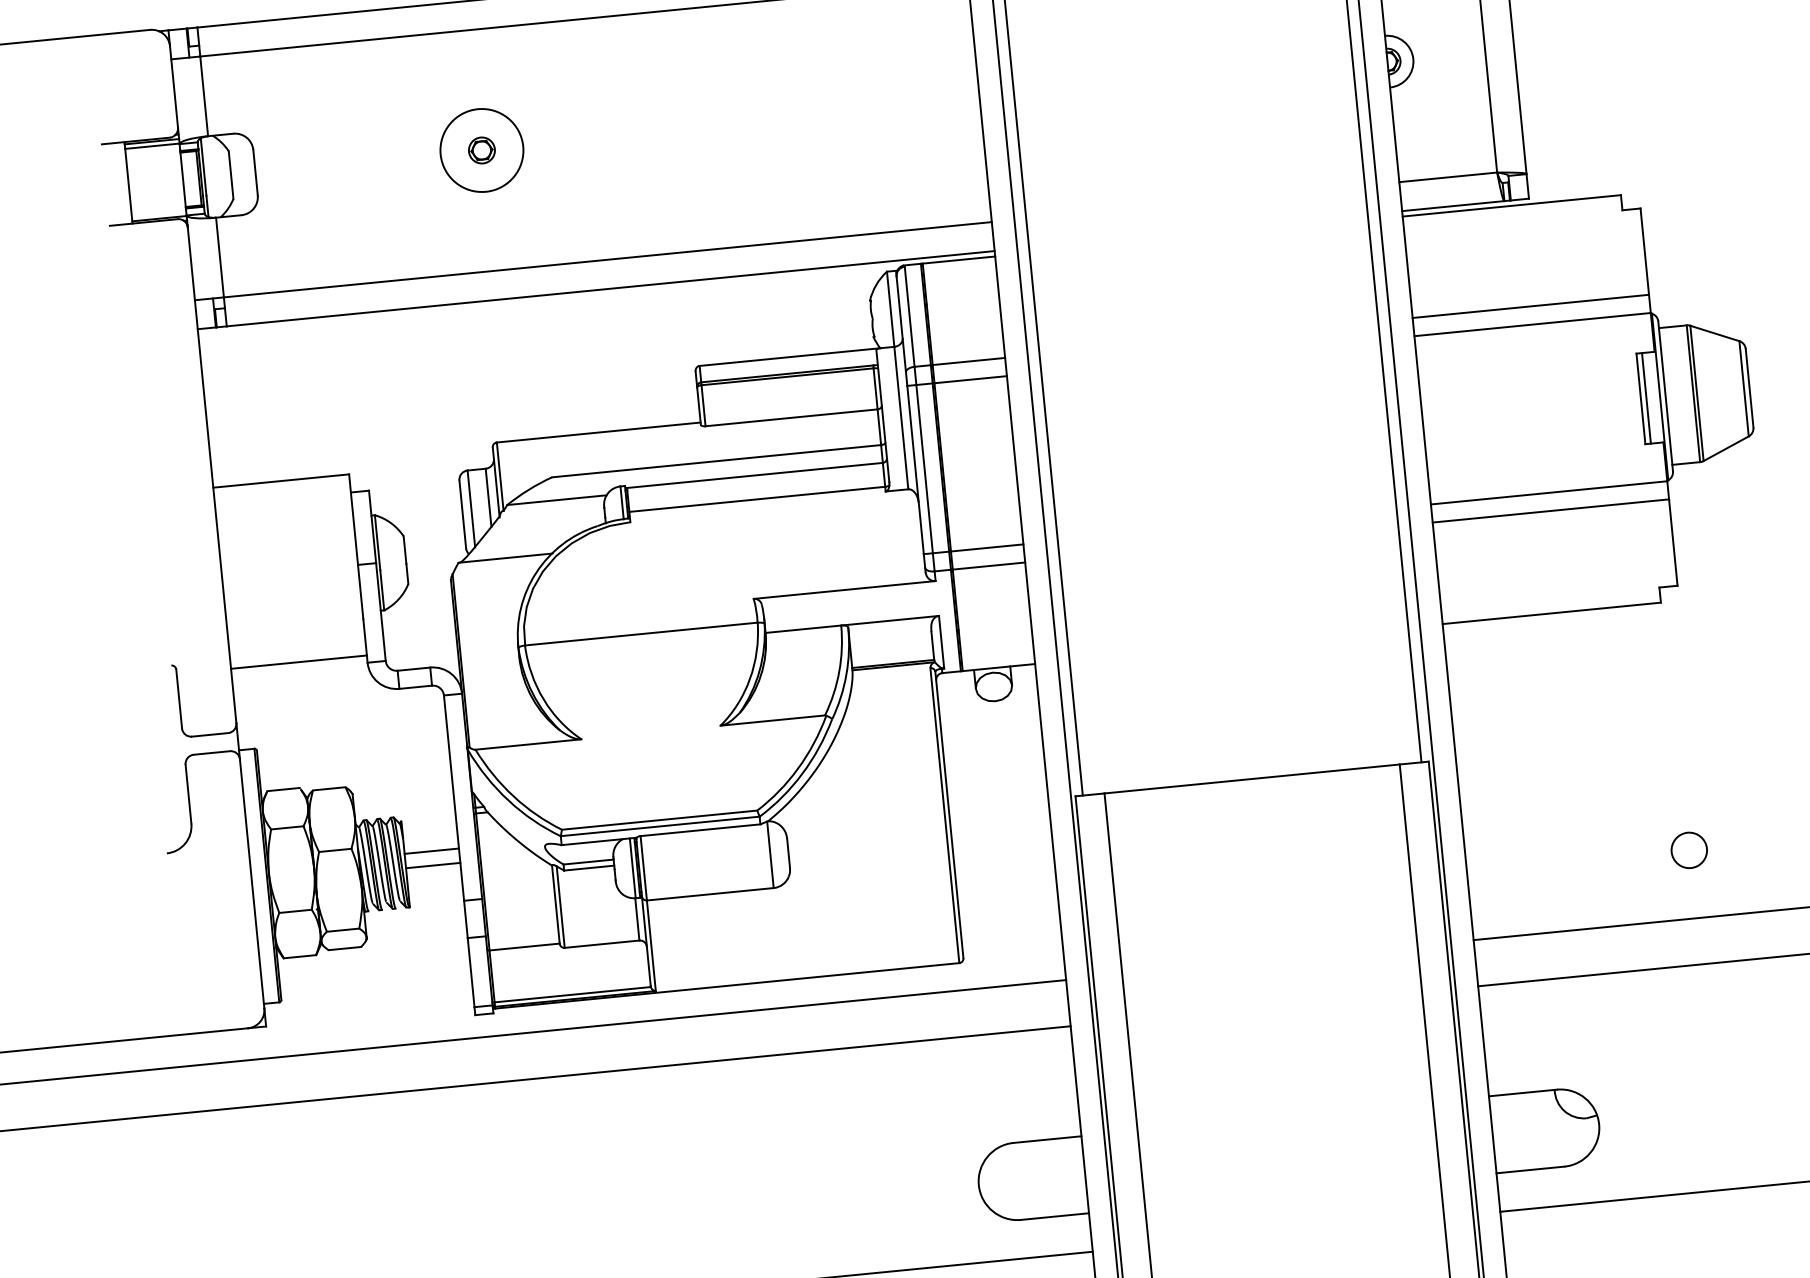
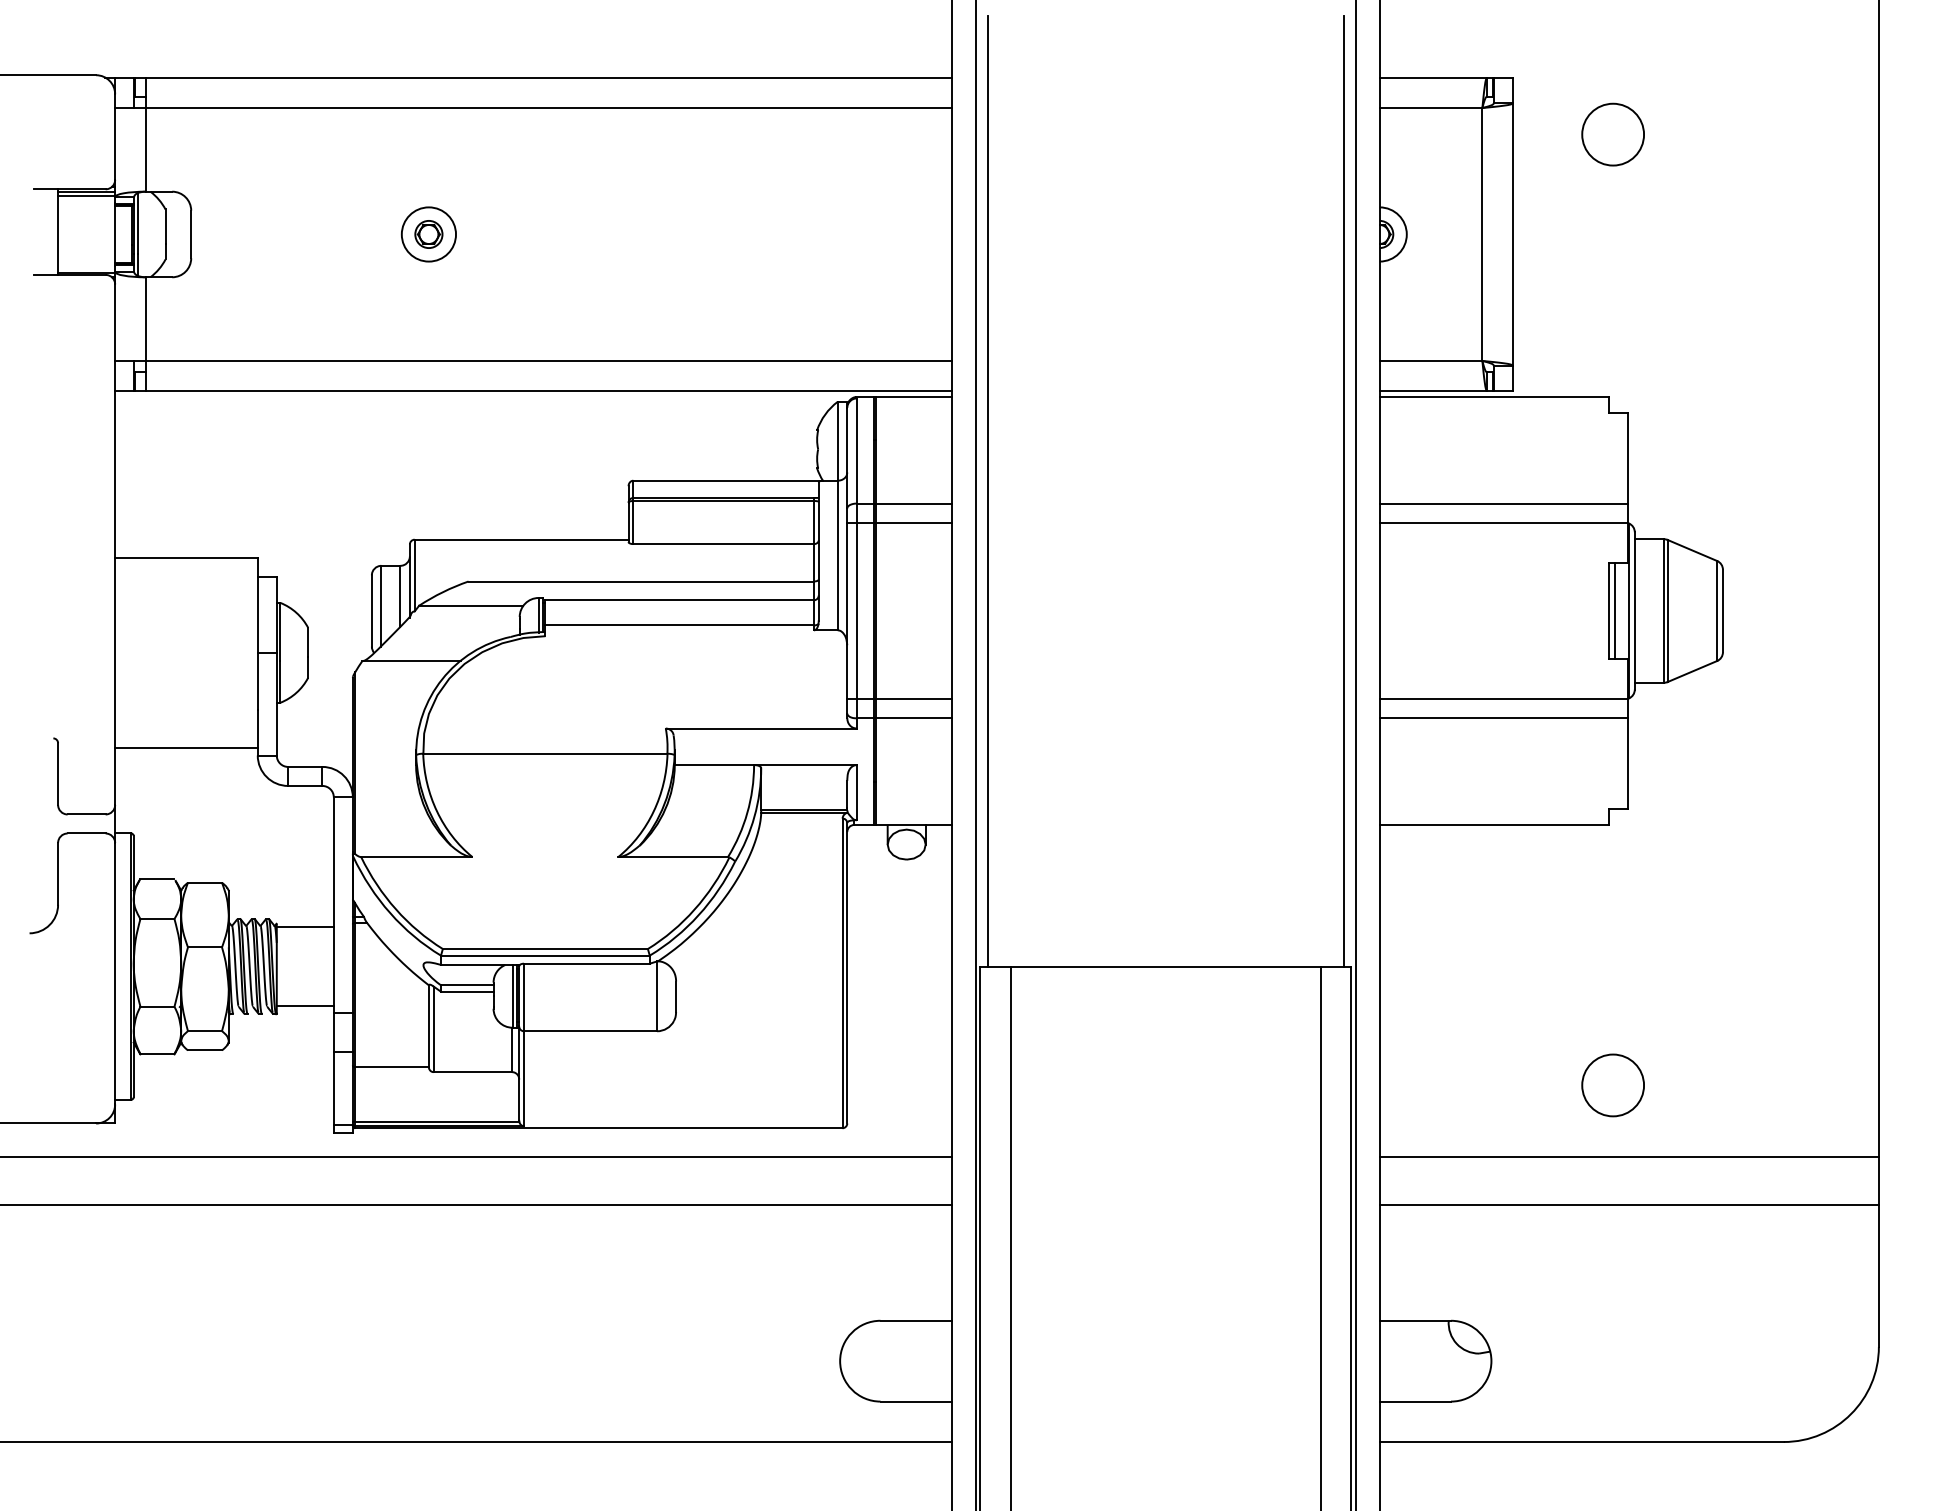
circle: (481, 150) -> (428, 234), size x0.62
circle: (1689, 850) -> (1613, 1085), size x1.67
line: (431, 851) -> (304, 1006), moved
line: (432, 865) -> (304, 927), moved

